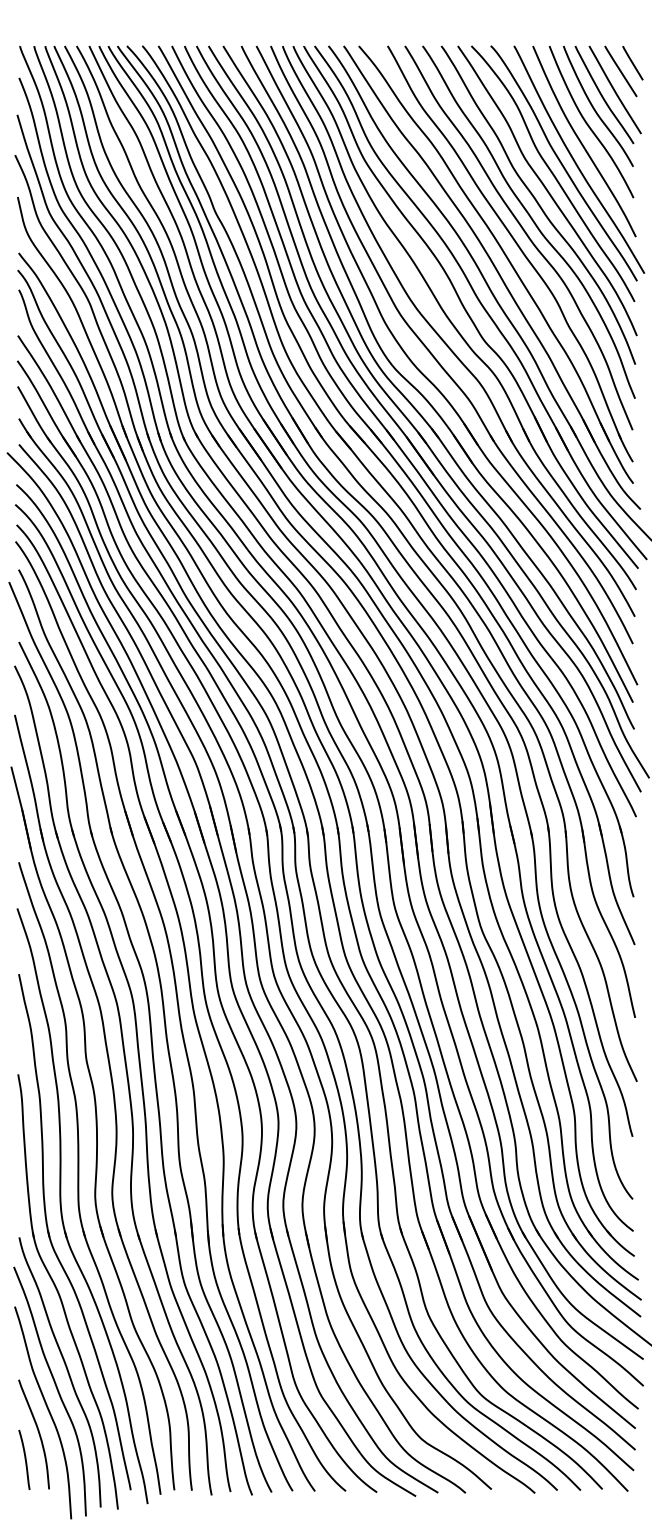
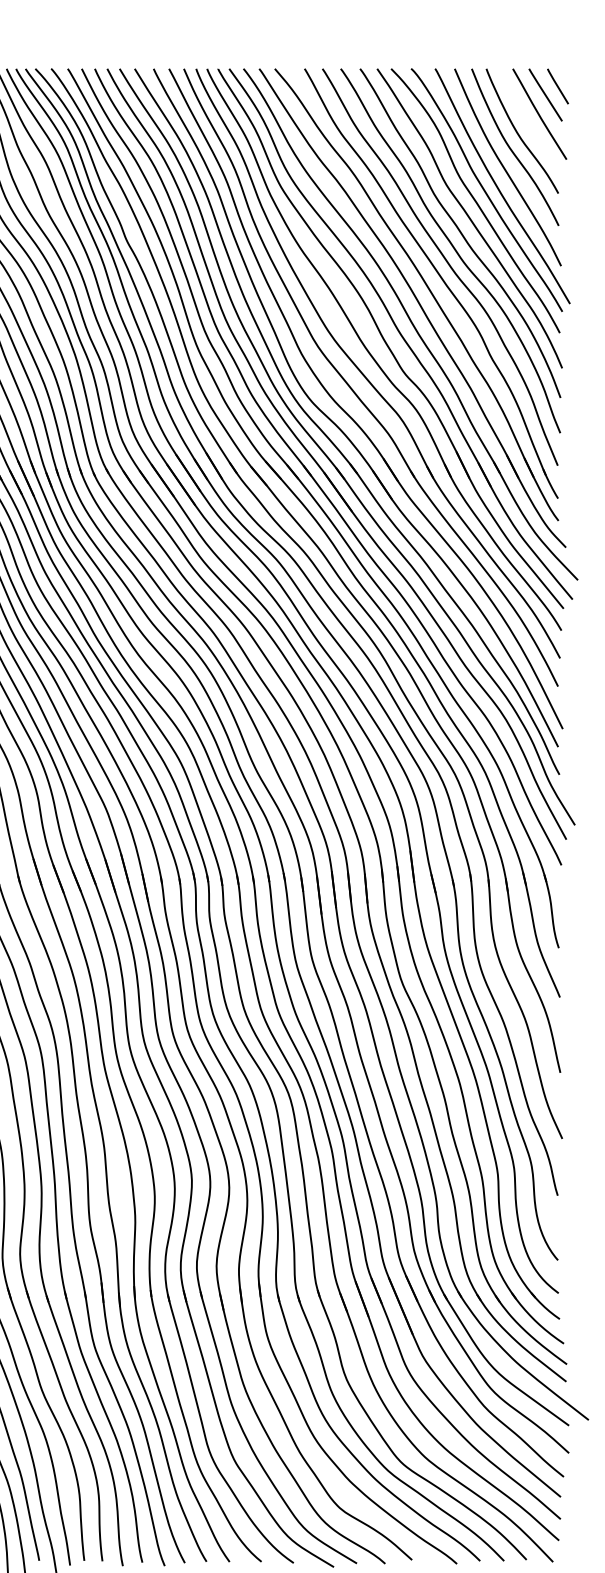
curve: (603, 96) -> (527, 120), removed

